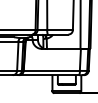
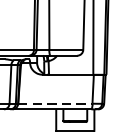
line: (52, 70) -> (56, 103), solid -> dashed

